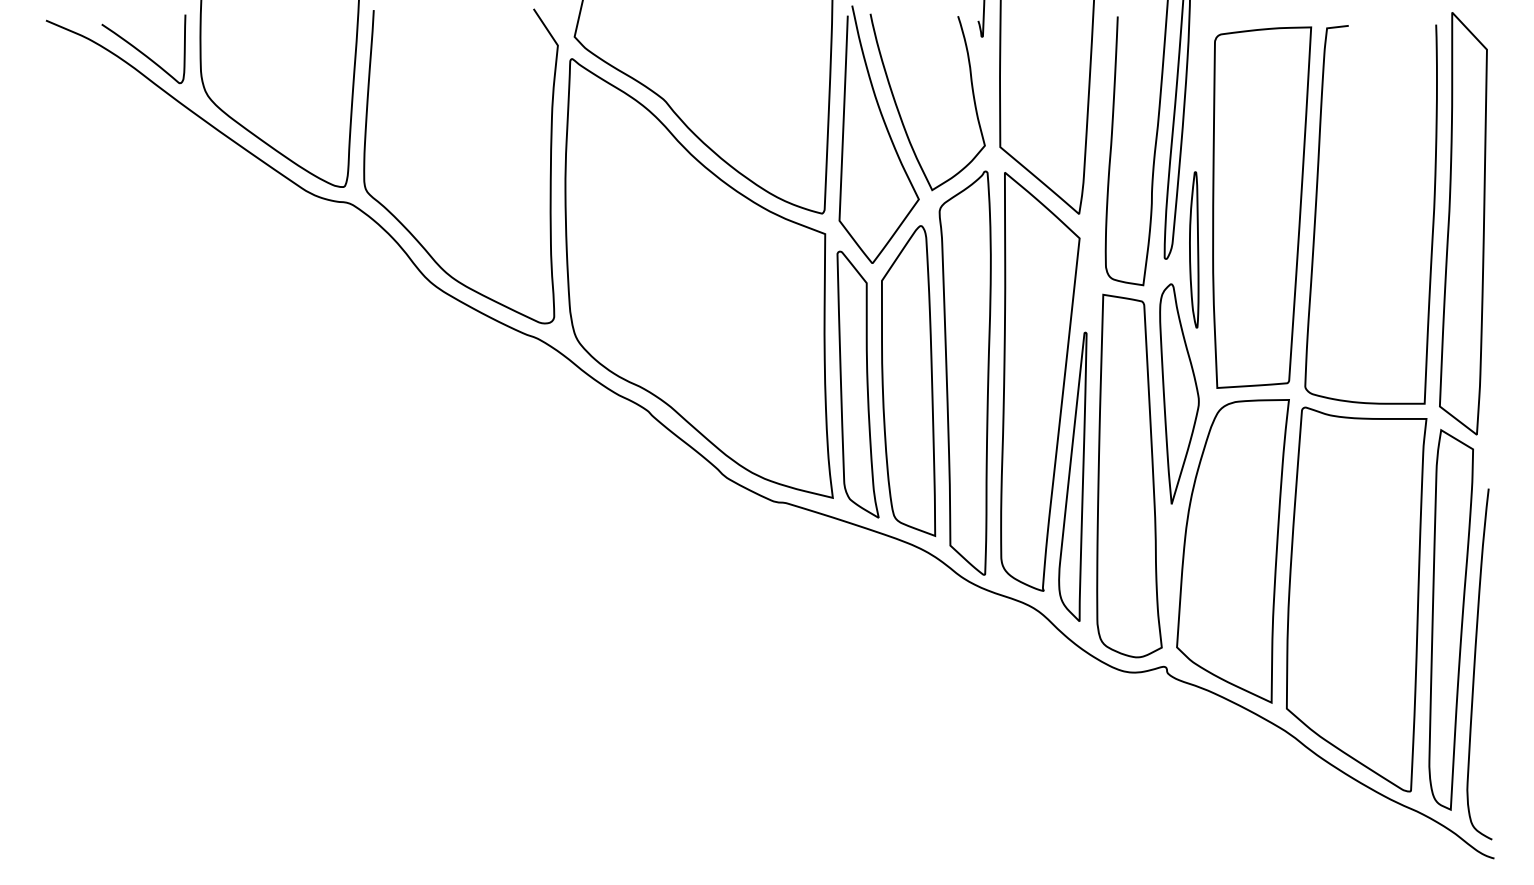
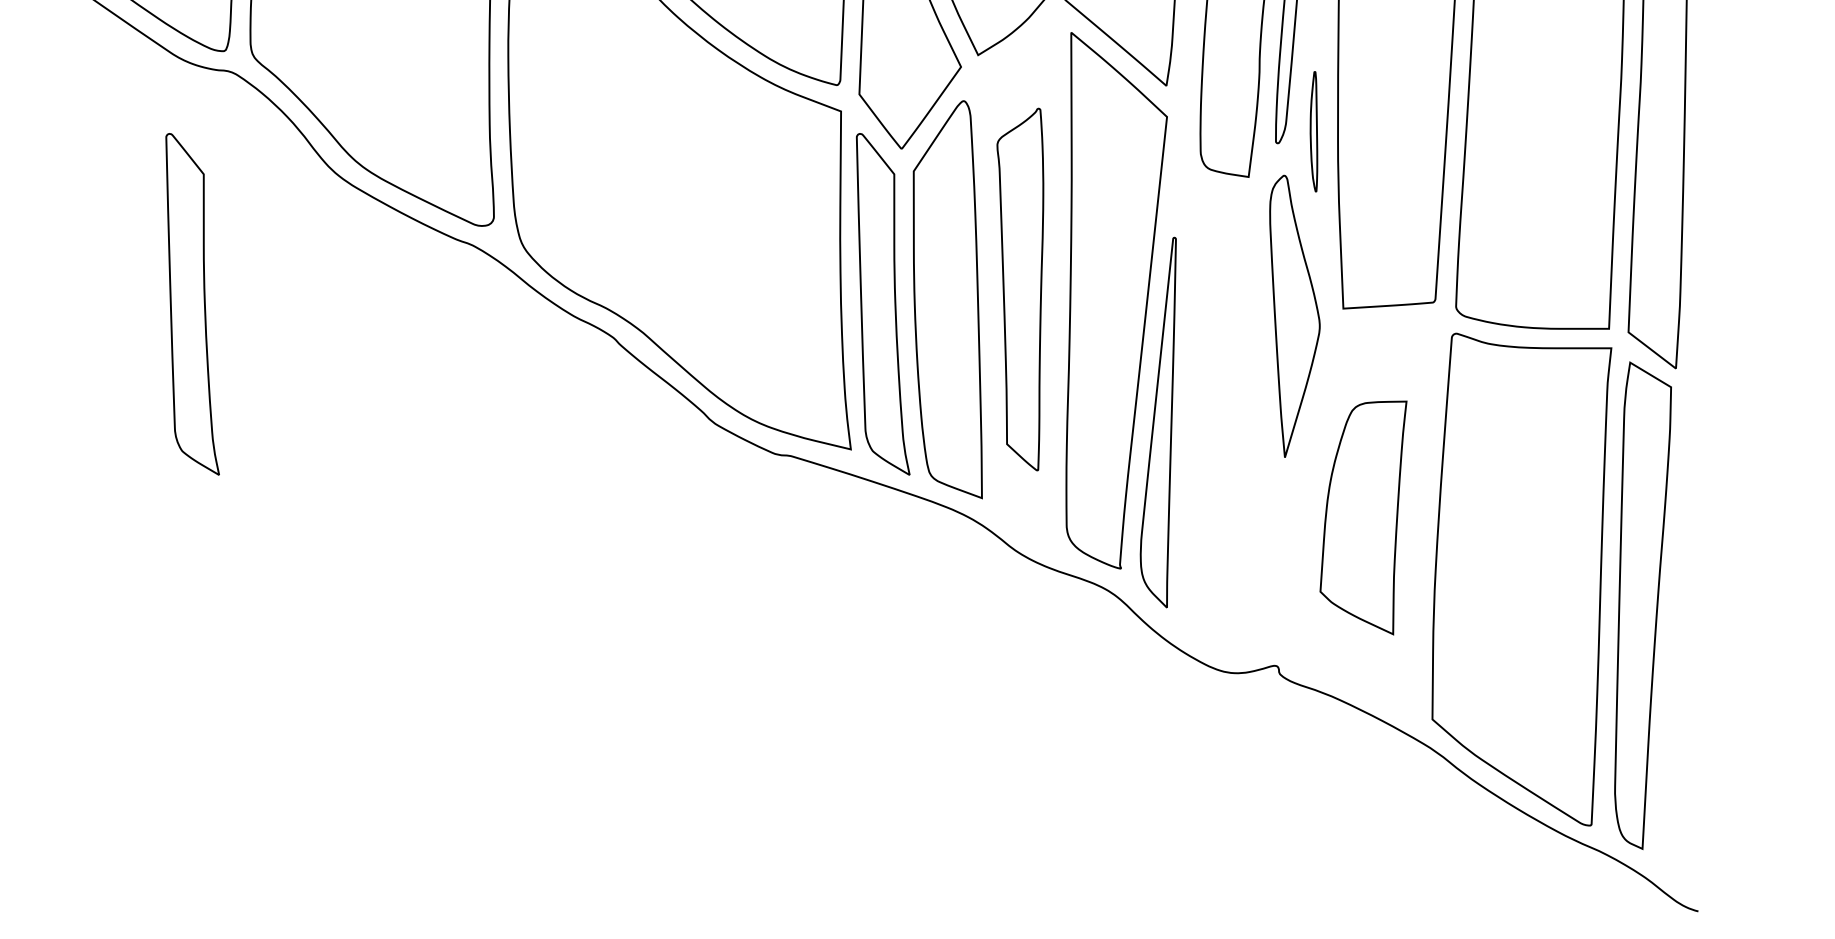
part: (1194, 249) -> (1314, 131), size x0.6
part: (964, 372) -> (1019, 288), size x0.7
part: (318, 384) -> (191, 304), added
part: (1129, 475) -> (1230, 420), removed
part: (1232, 551) -> (1362, 518), size x0.6
curve: (1475, 664) -> (1674, 662), removed

